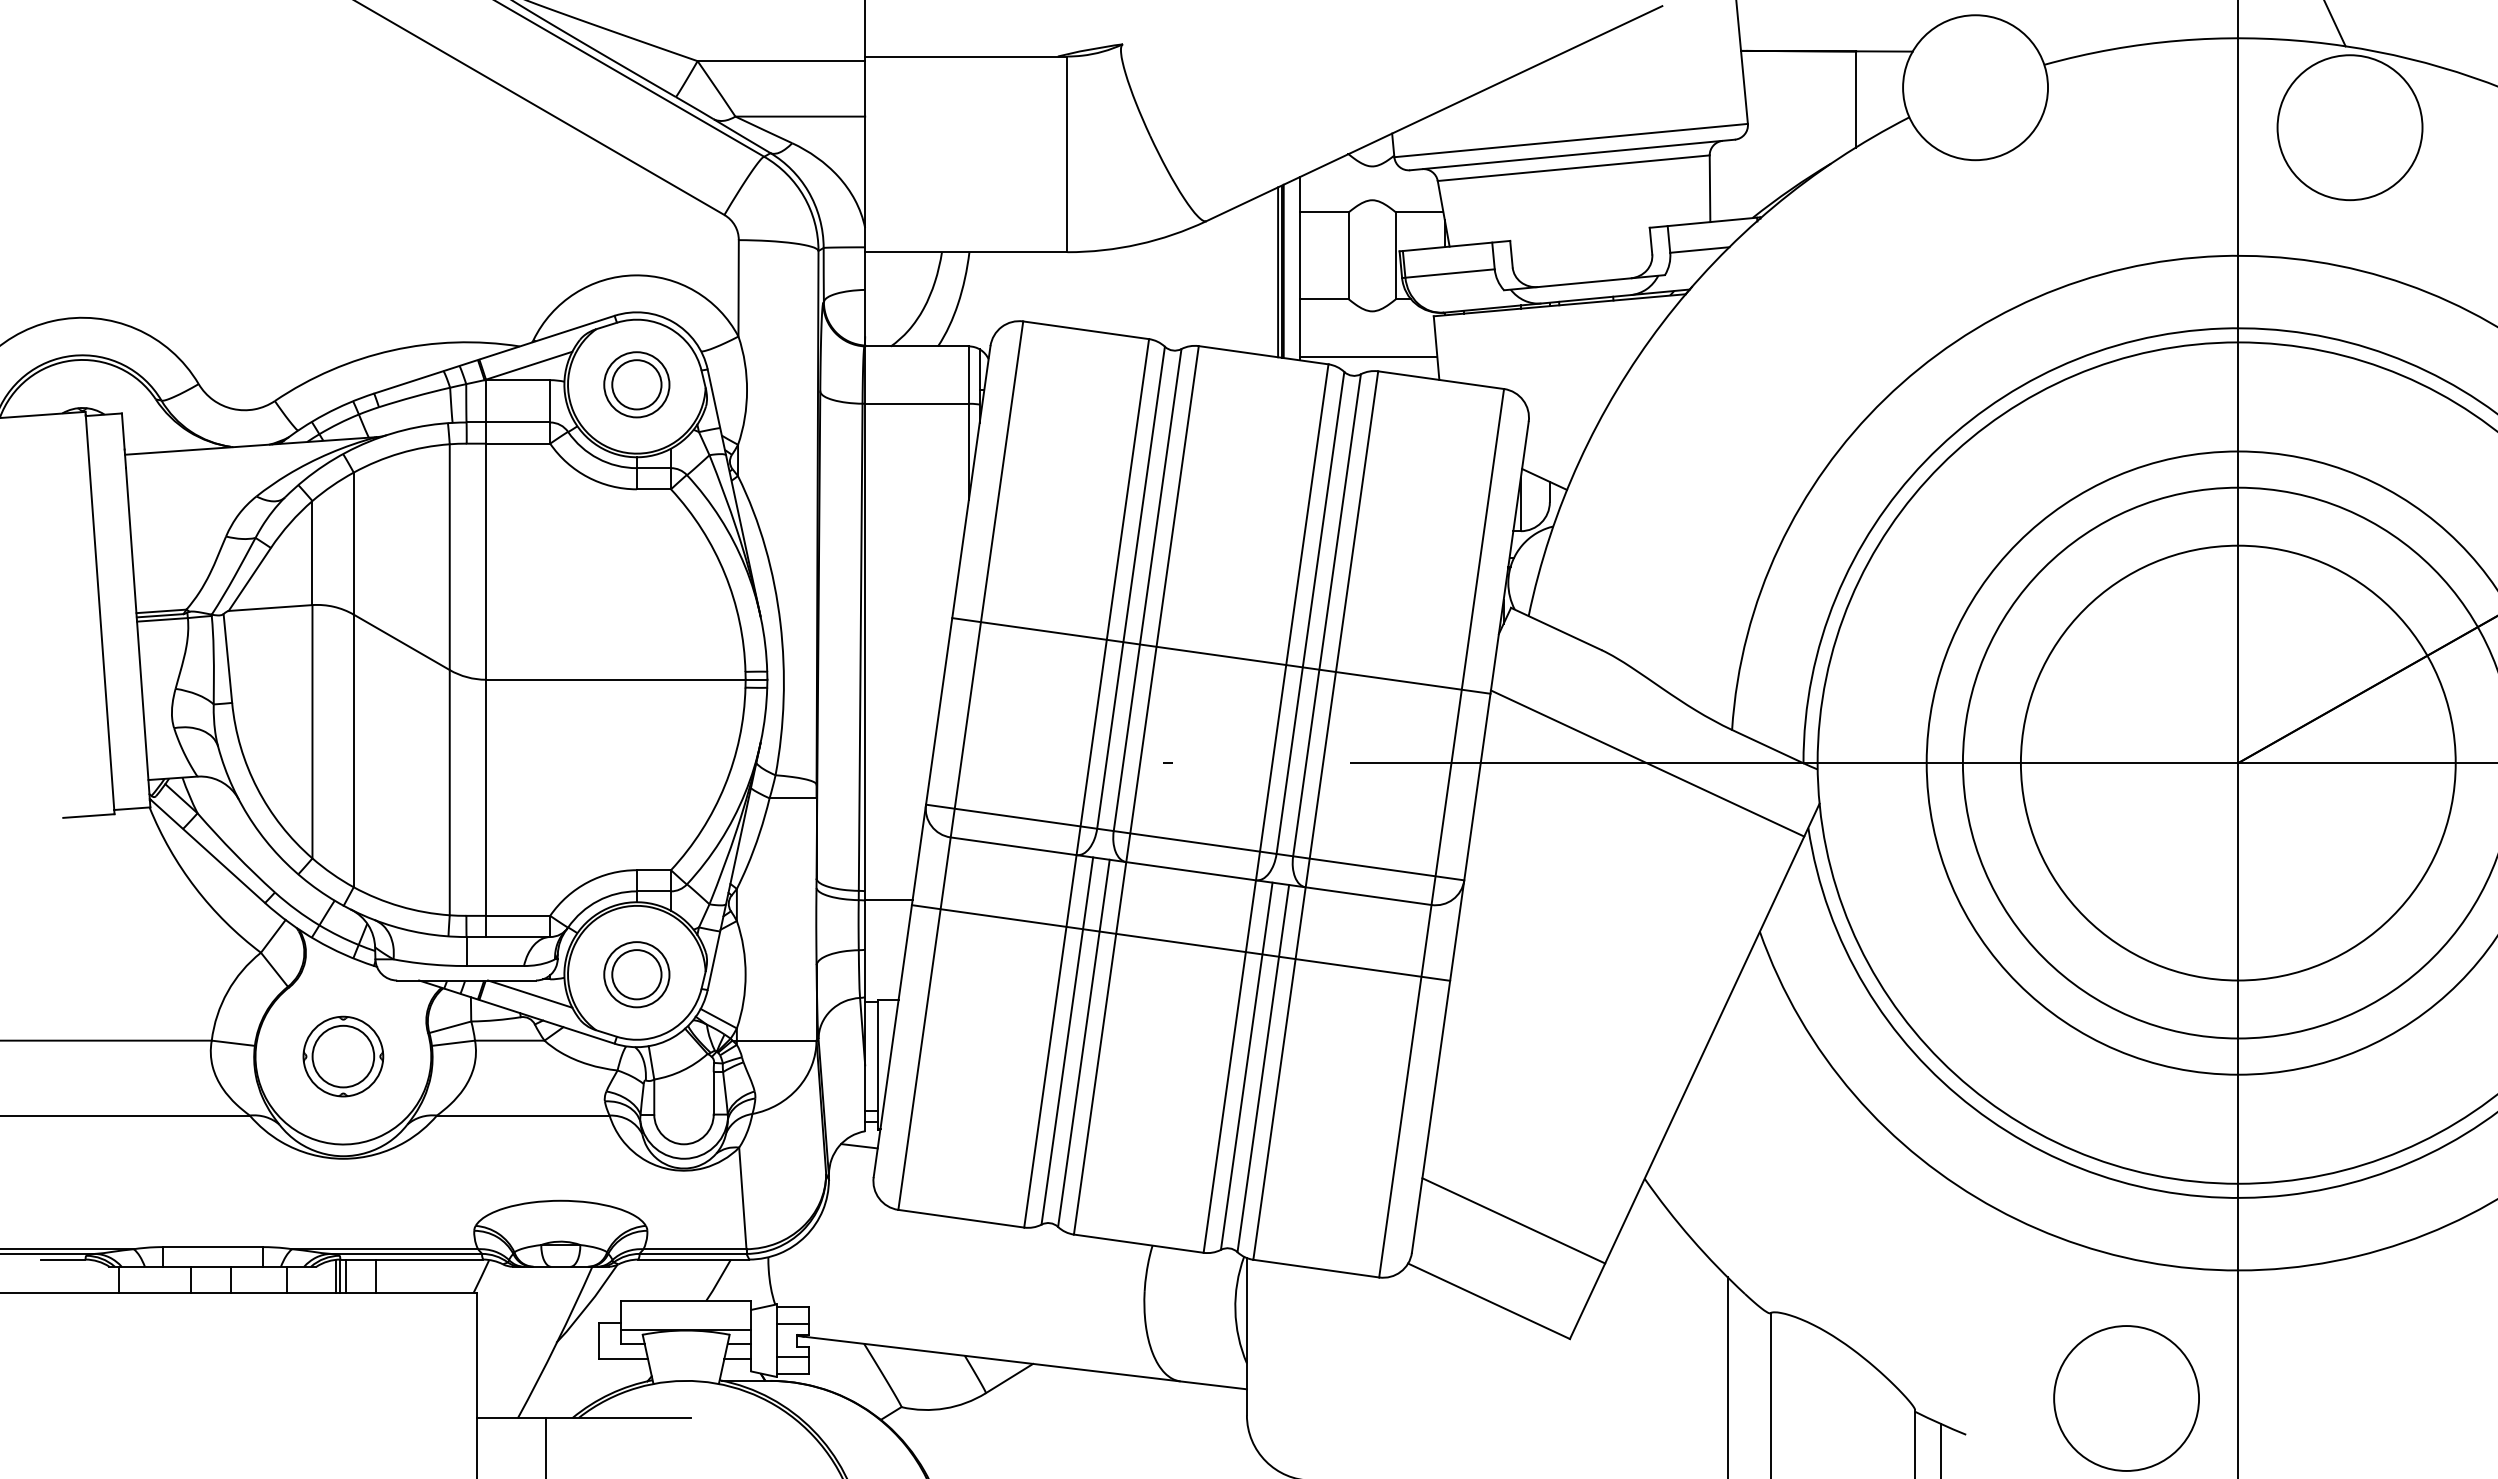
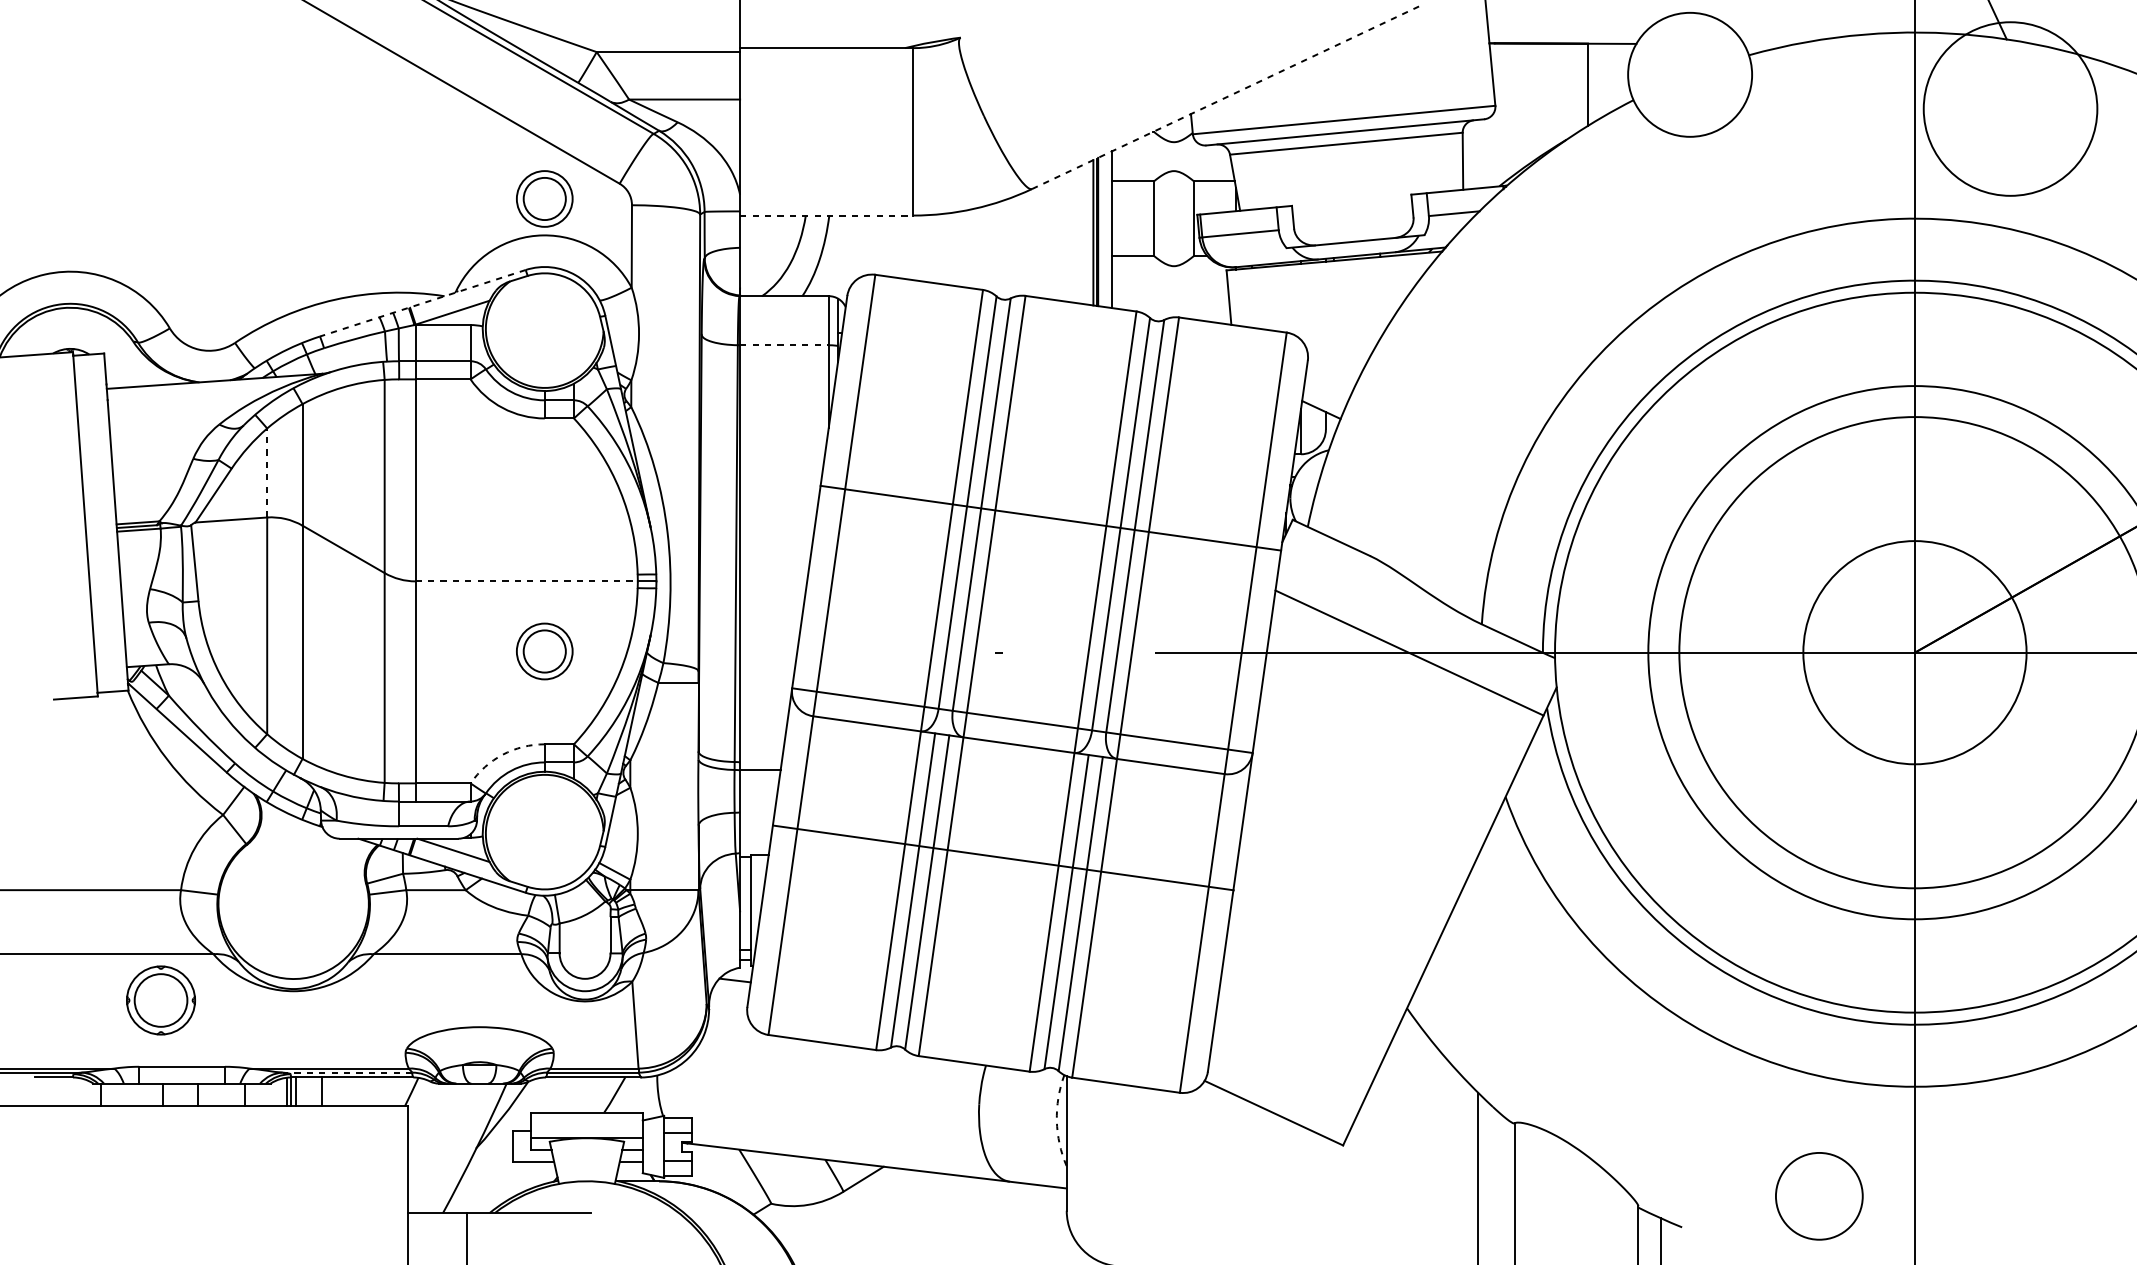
line: (1434, 113) -> (1227, 96), solid -> dashed
circle: (2349, 127) -> (2010, 108), size x1.4
line: (966, 252) -> (826, 215), solid -> dashed
line: (493, 354) -> (422, 303), solid -> dashed
line: (1368, 357) -> (1170, 305), removed
part: (636, 384) -> (544, 198), moved
line: (917, 403) -> (784, 345), solid -> dashed
line: (312, 552) -> (267, 472), solid -> dashed
line: (1221, 655) -> (1050, 517), moved
line: (615, 679) -> (526, 581), solid -> dashed
circle: (2237, 762) -> (1914, 652), size x0.6
arc: (587, 882) -> (502, 754), solid -> dashed
line: (1180, 942) -> (1003, 857), moved
part: (636, 974) -> (544, 651), moved
part: (343, 1056) -> (161, 1000), moved
line: (1513, 1220) -> (1294, 1044), removed
line: (406, 1253) -> (347, 1072), solid -> dashed
arc: (1235, 1310) -> (1056, 1121), solid -> dashed
circle: (2126, 1398) -> (1819, 1196), size x0.7

